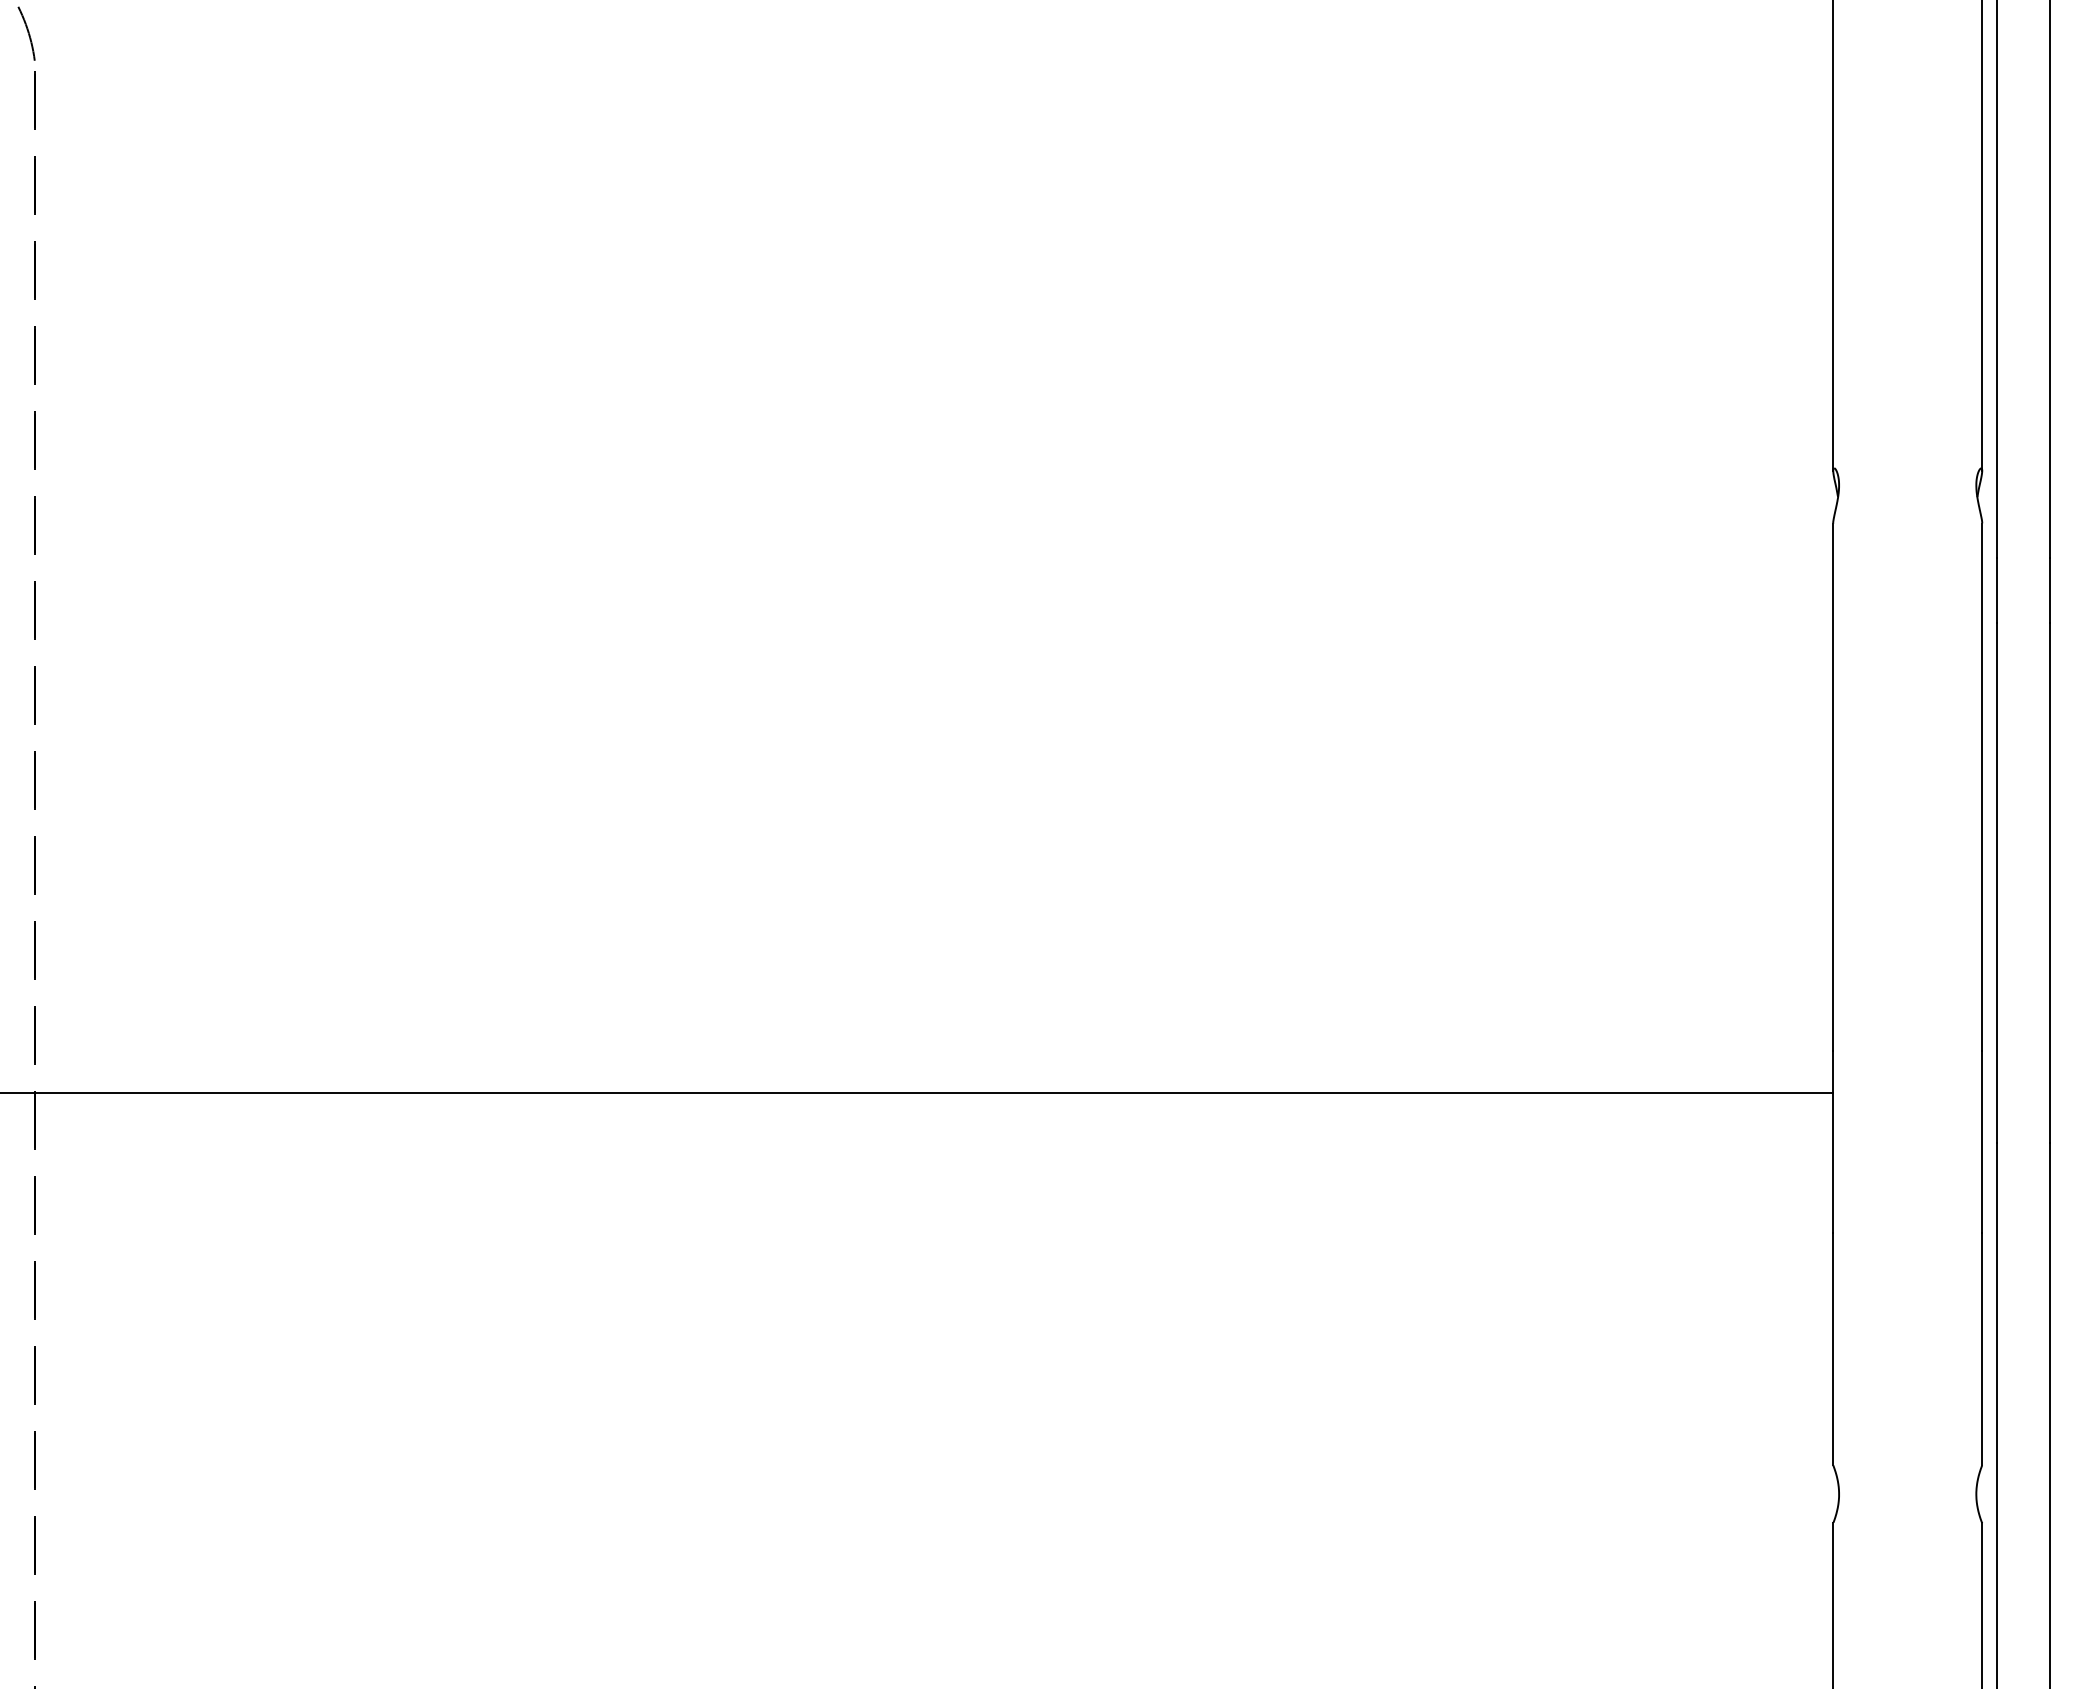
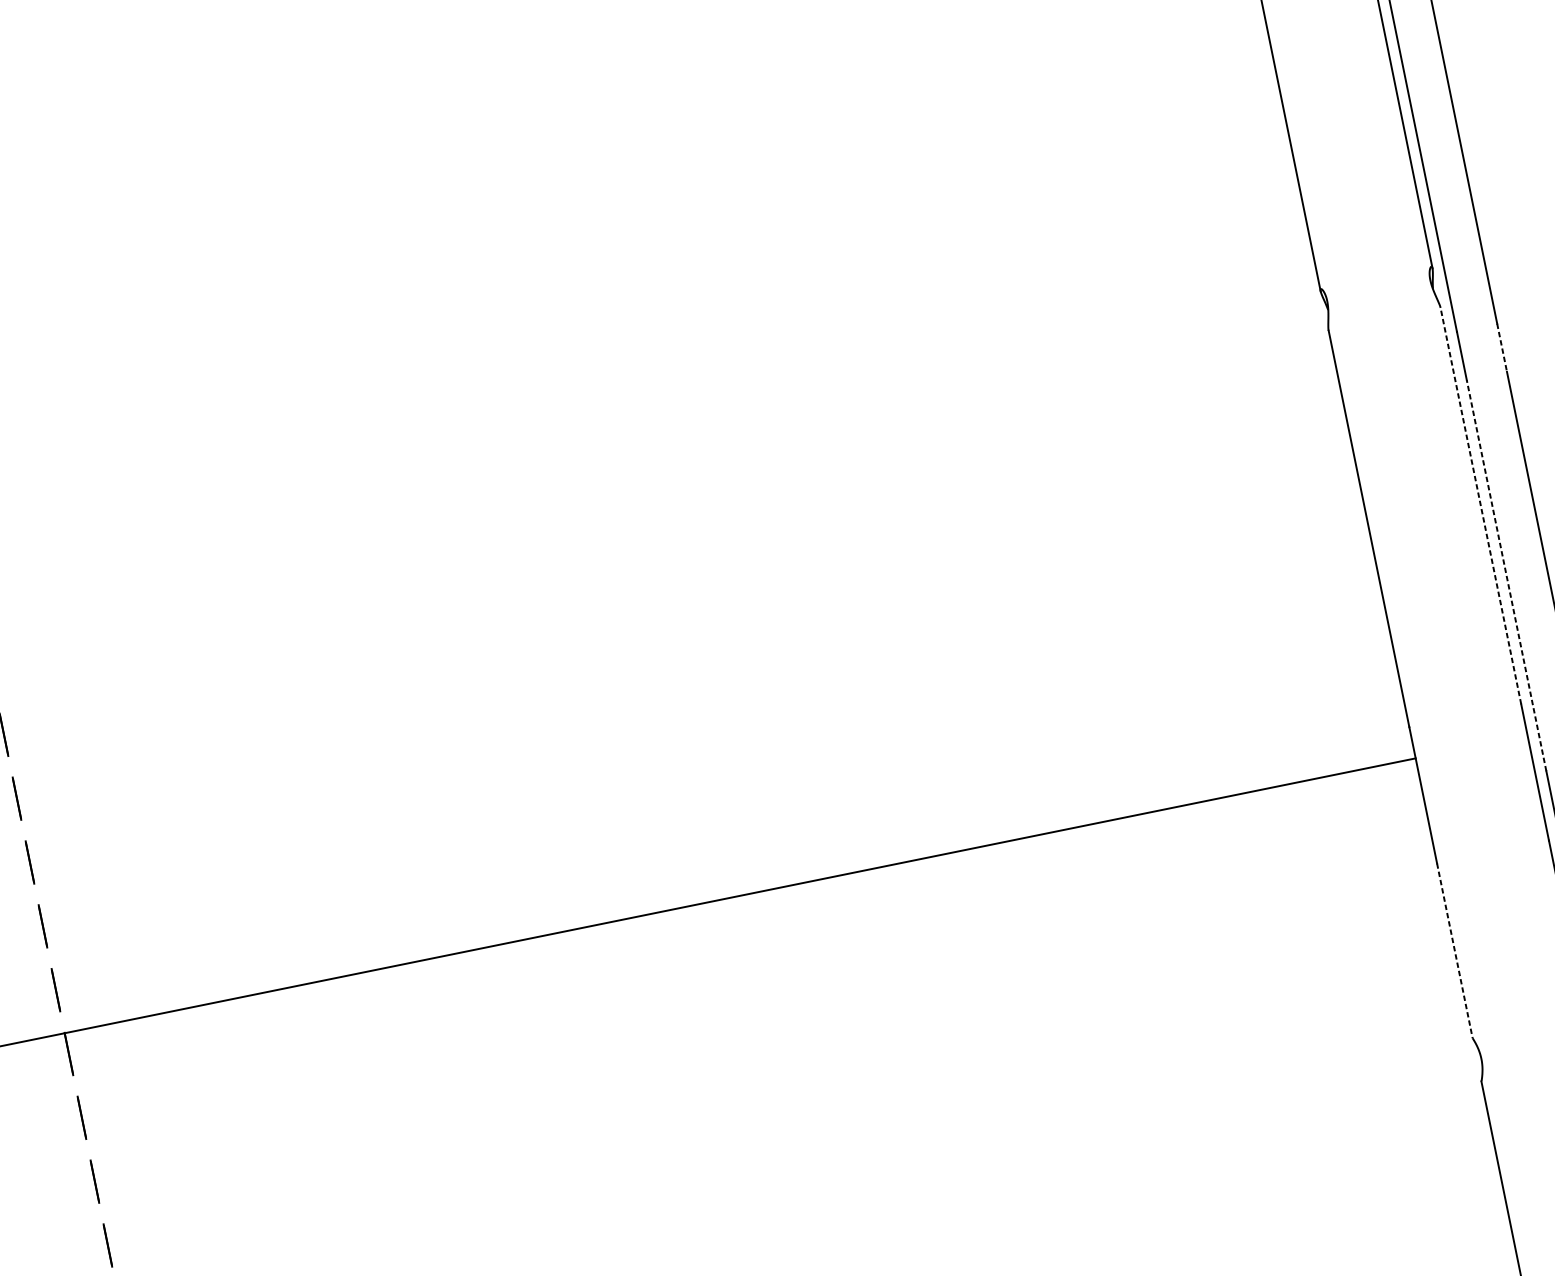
line: (2050, 591) -> (1502, 348), solid -> dashed
line: (1982, 787) -> (1481, 506), solid -> dashed
line: (1996, 882) -> (1506, 575), solid -> dashed
line: (1833, 1349) -> (1455, 951), solid -> dashed

